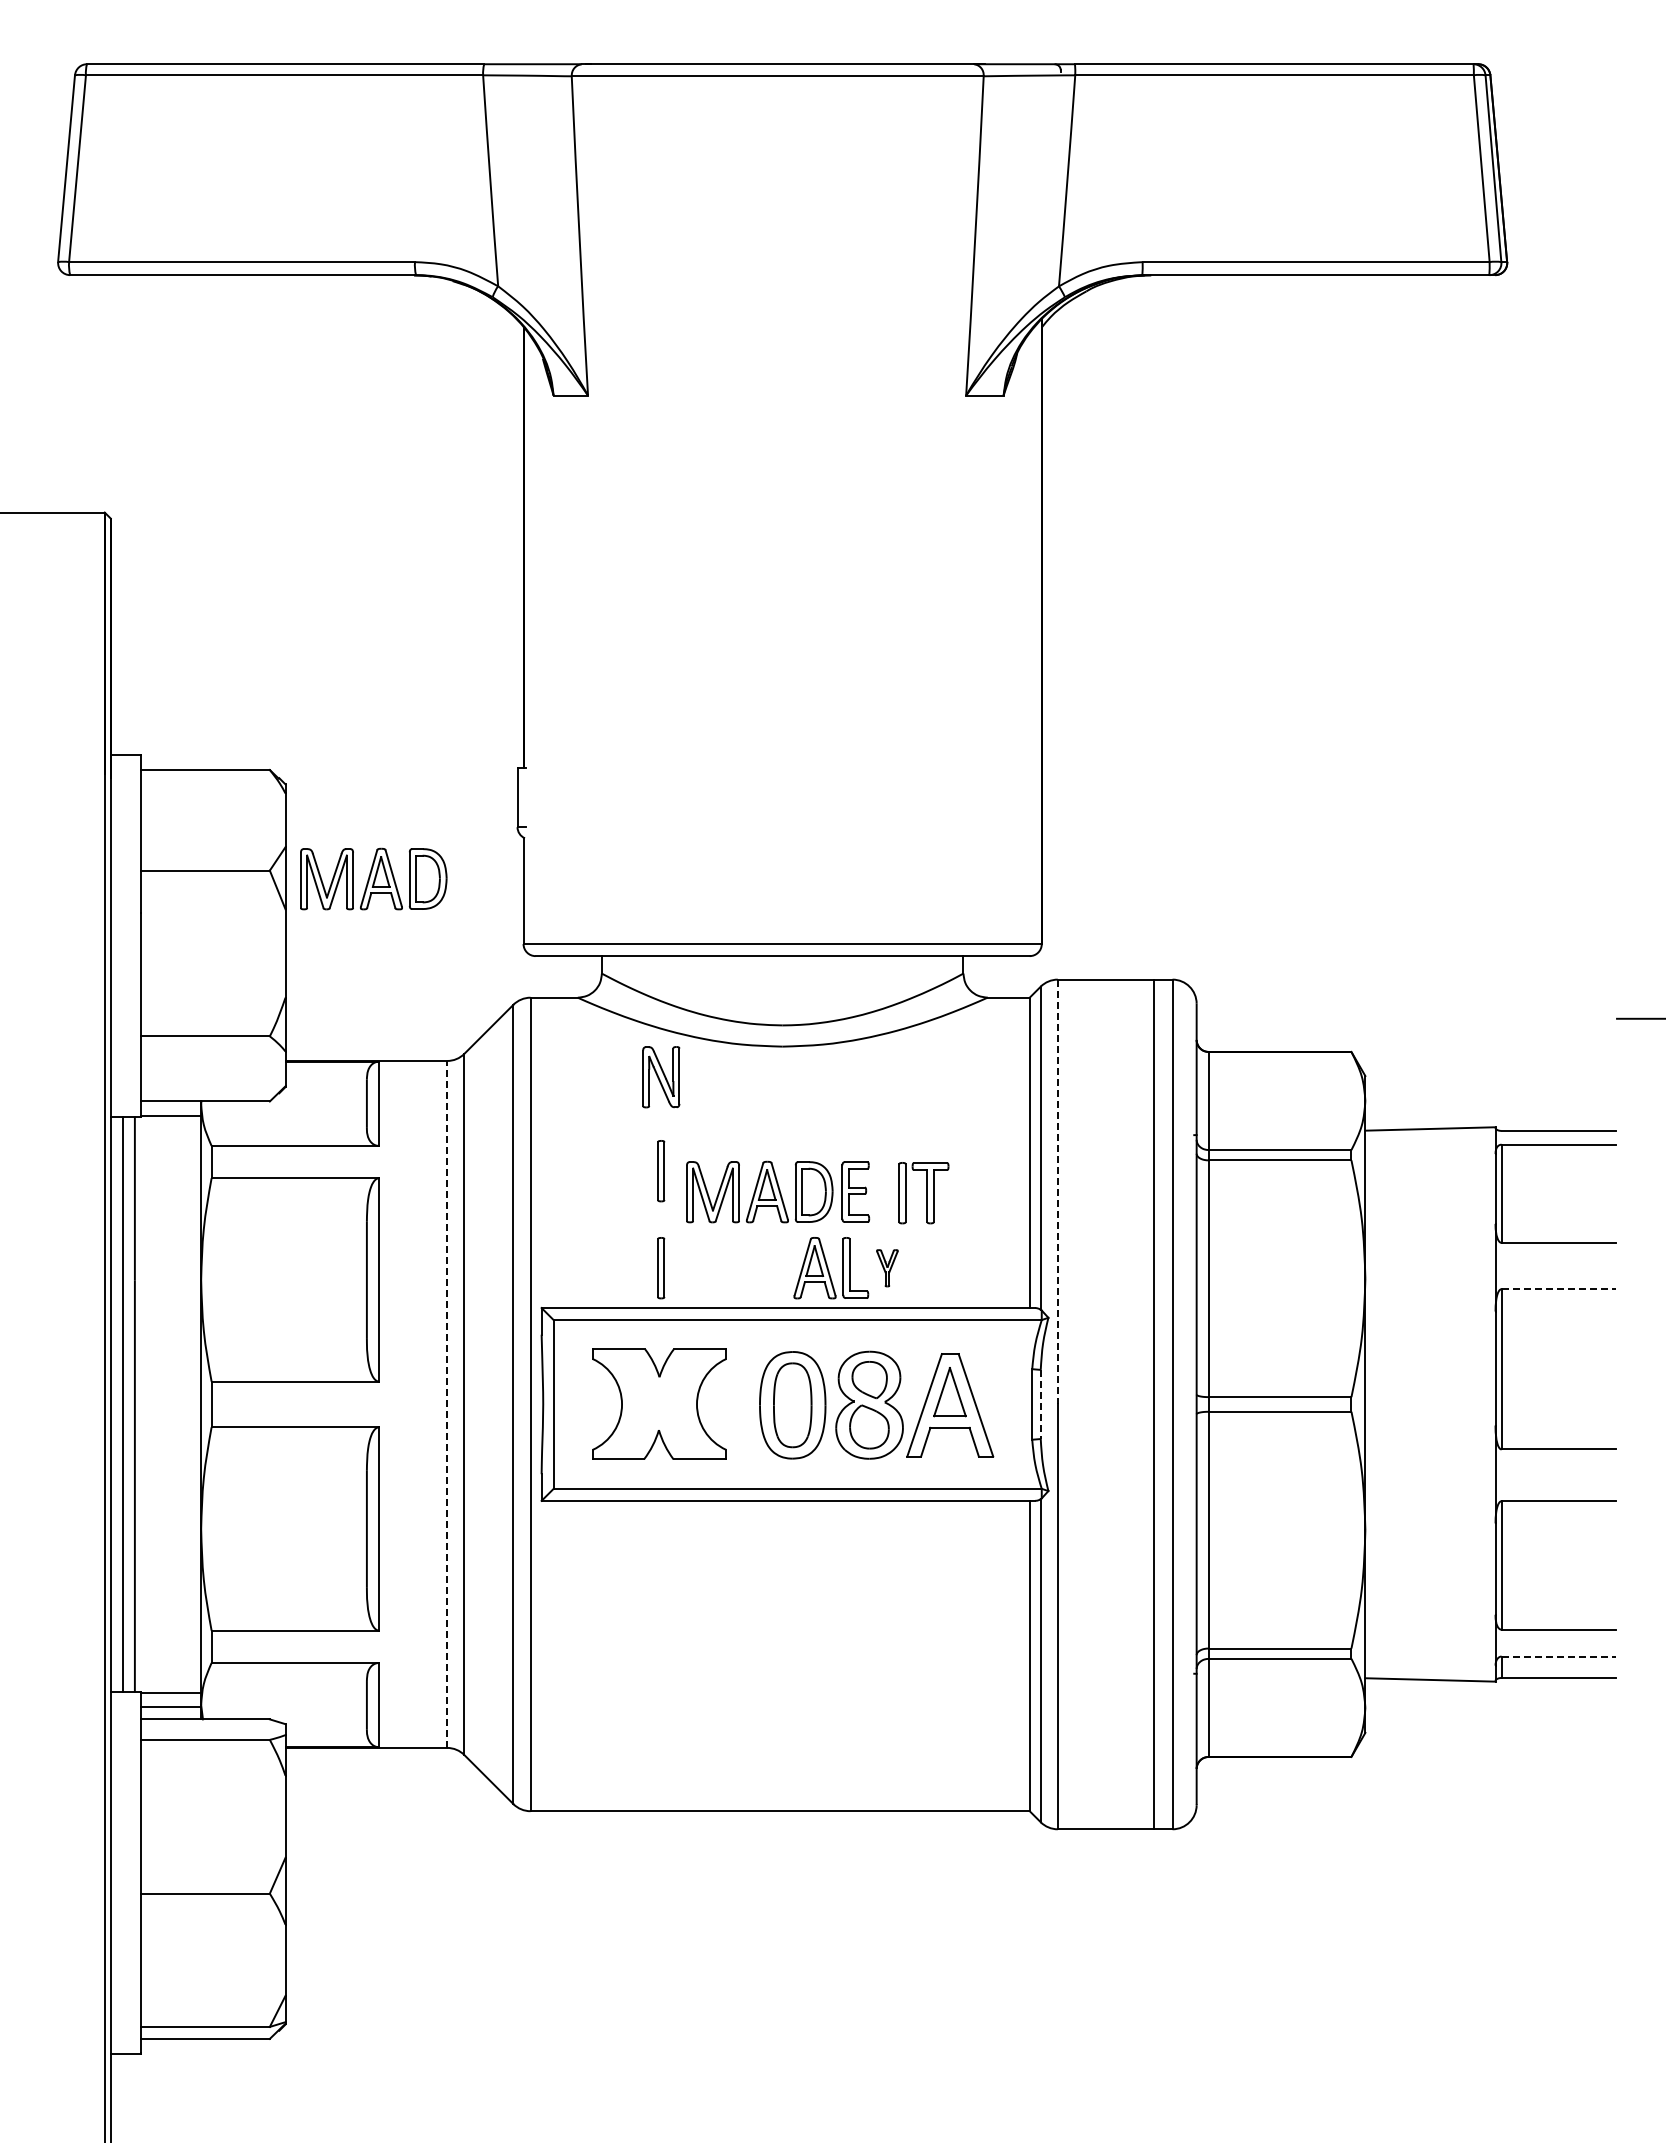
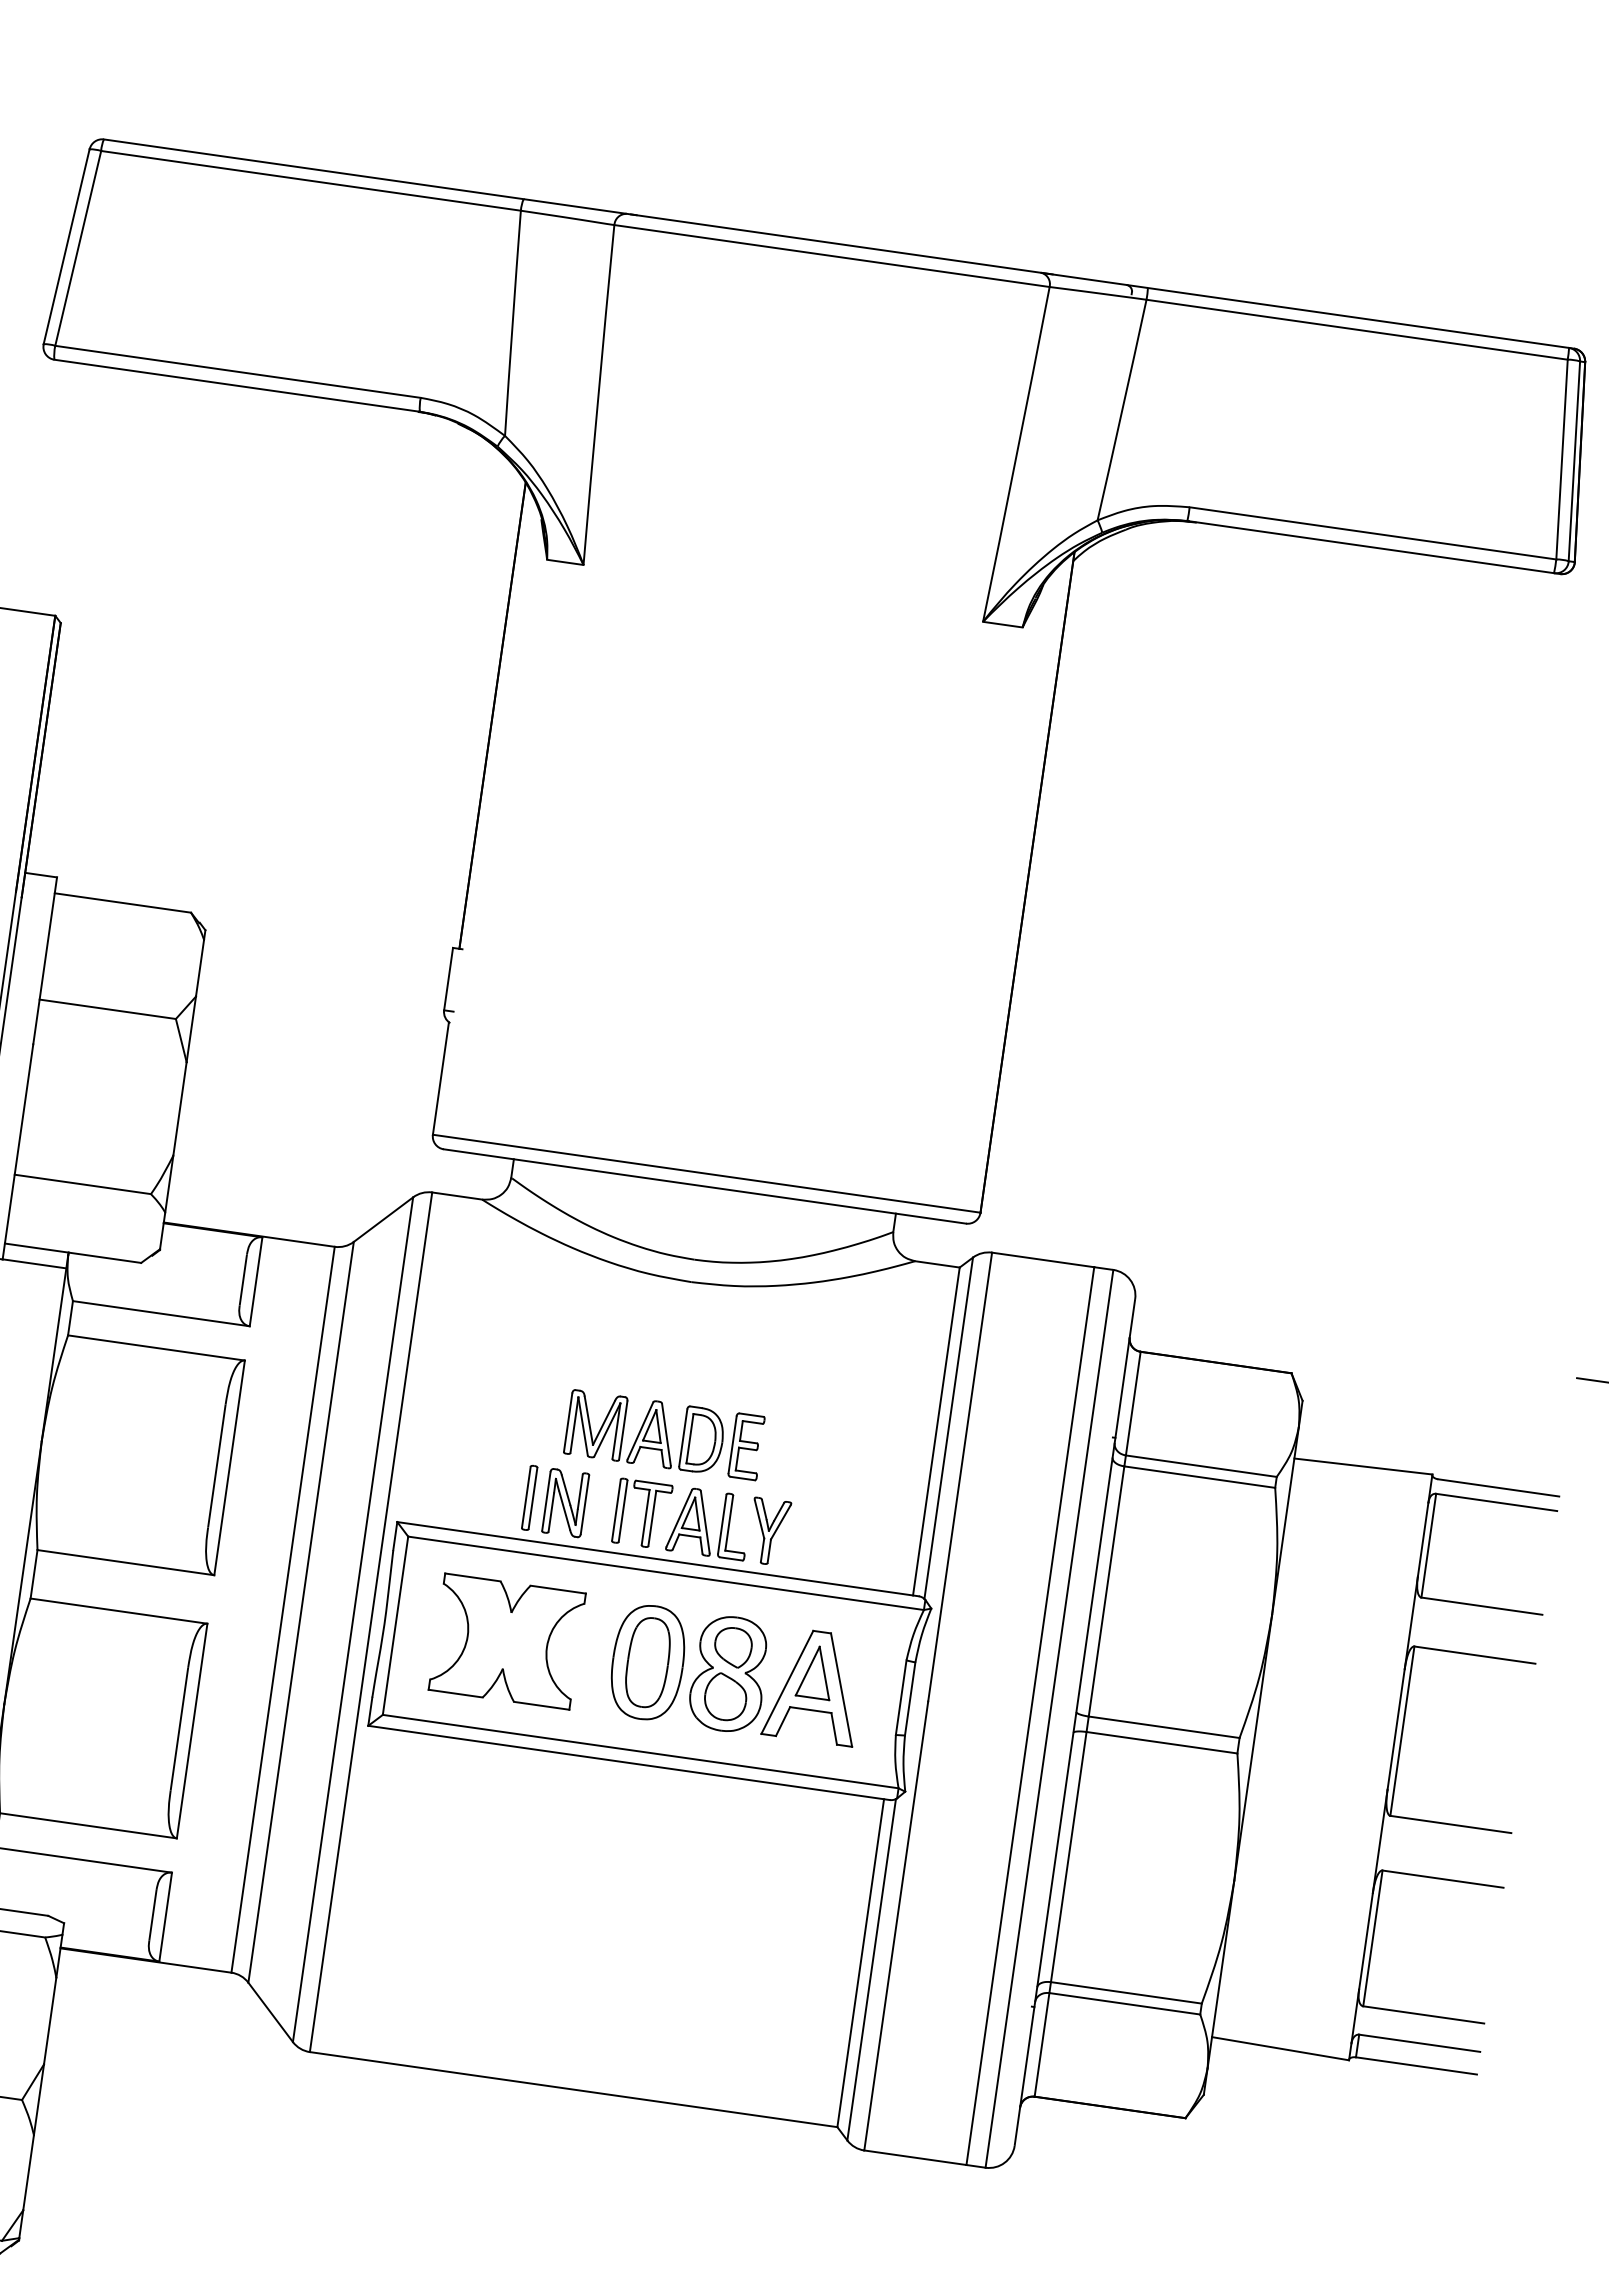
part: (373, 878) -> (284, 1042), removed
part: (661, 1077) -> (565, 1503), moved
part: (661, 1171) -> (544, 1395), removed
line: (1057, 1192) -> (959, 1477), dashed -> solid
part: (923, 1193) -> (641, 1514), moved
part: (887, 1268) -> (768, 1532), size x1.67
line: (1559, 1289) -> (1475, 1655), dashed -> solid
line: (447, 1403) -> (283, 1608), dashed -> solid
line: (1040, 1404) -> (909, 1699), dashed -> solid
line: (1559, 1656) -> (1420, 2043), dashed -> solid

